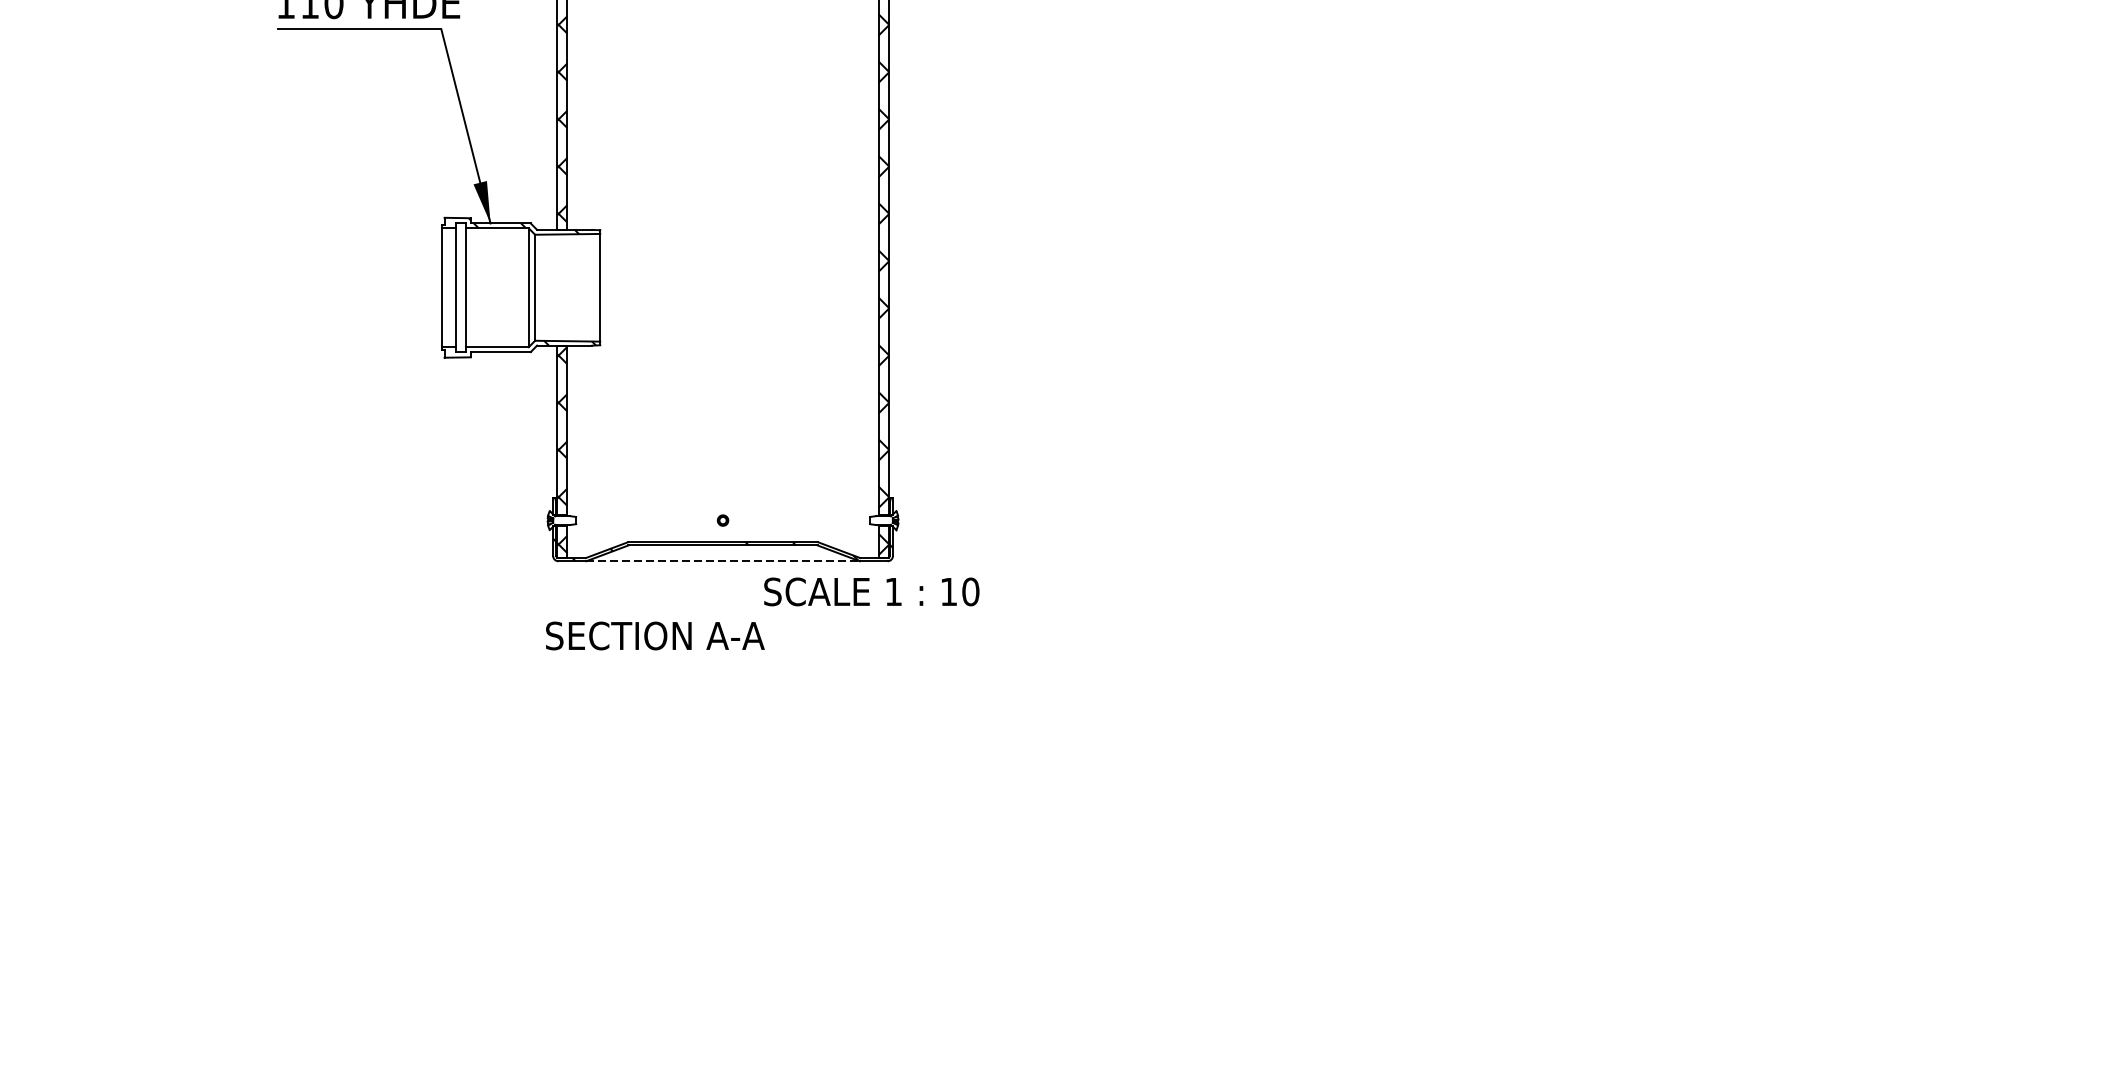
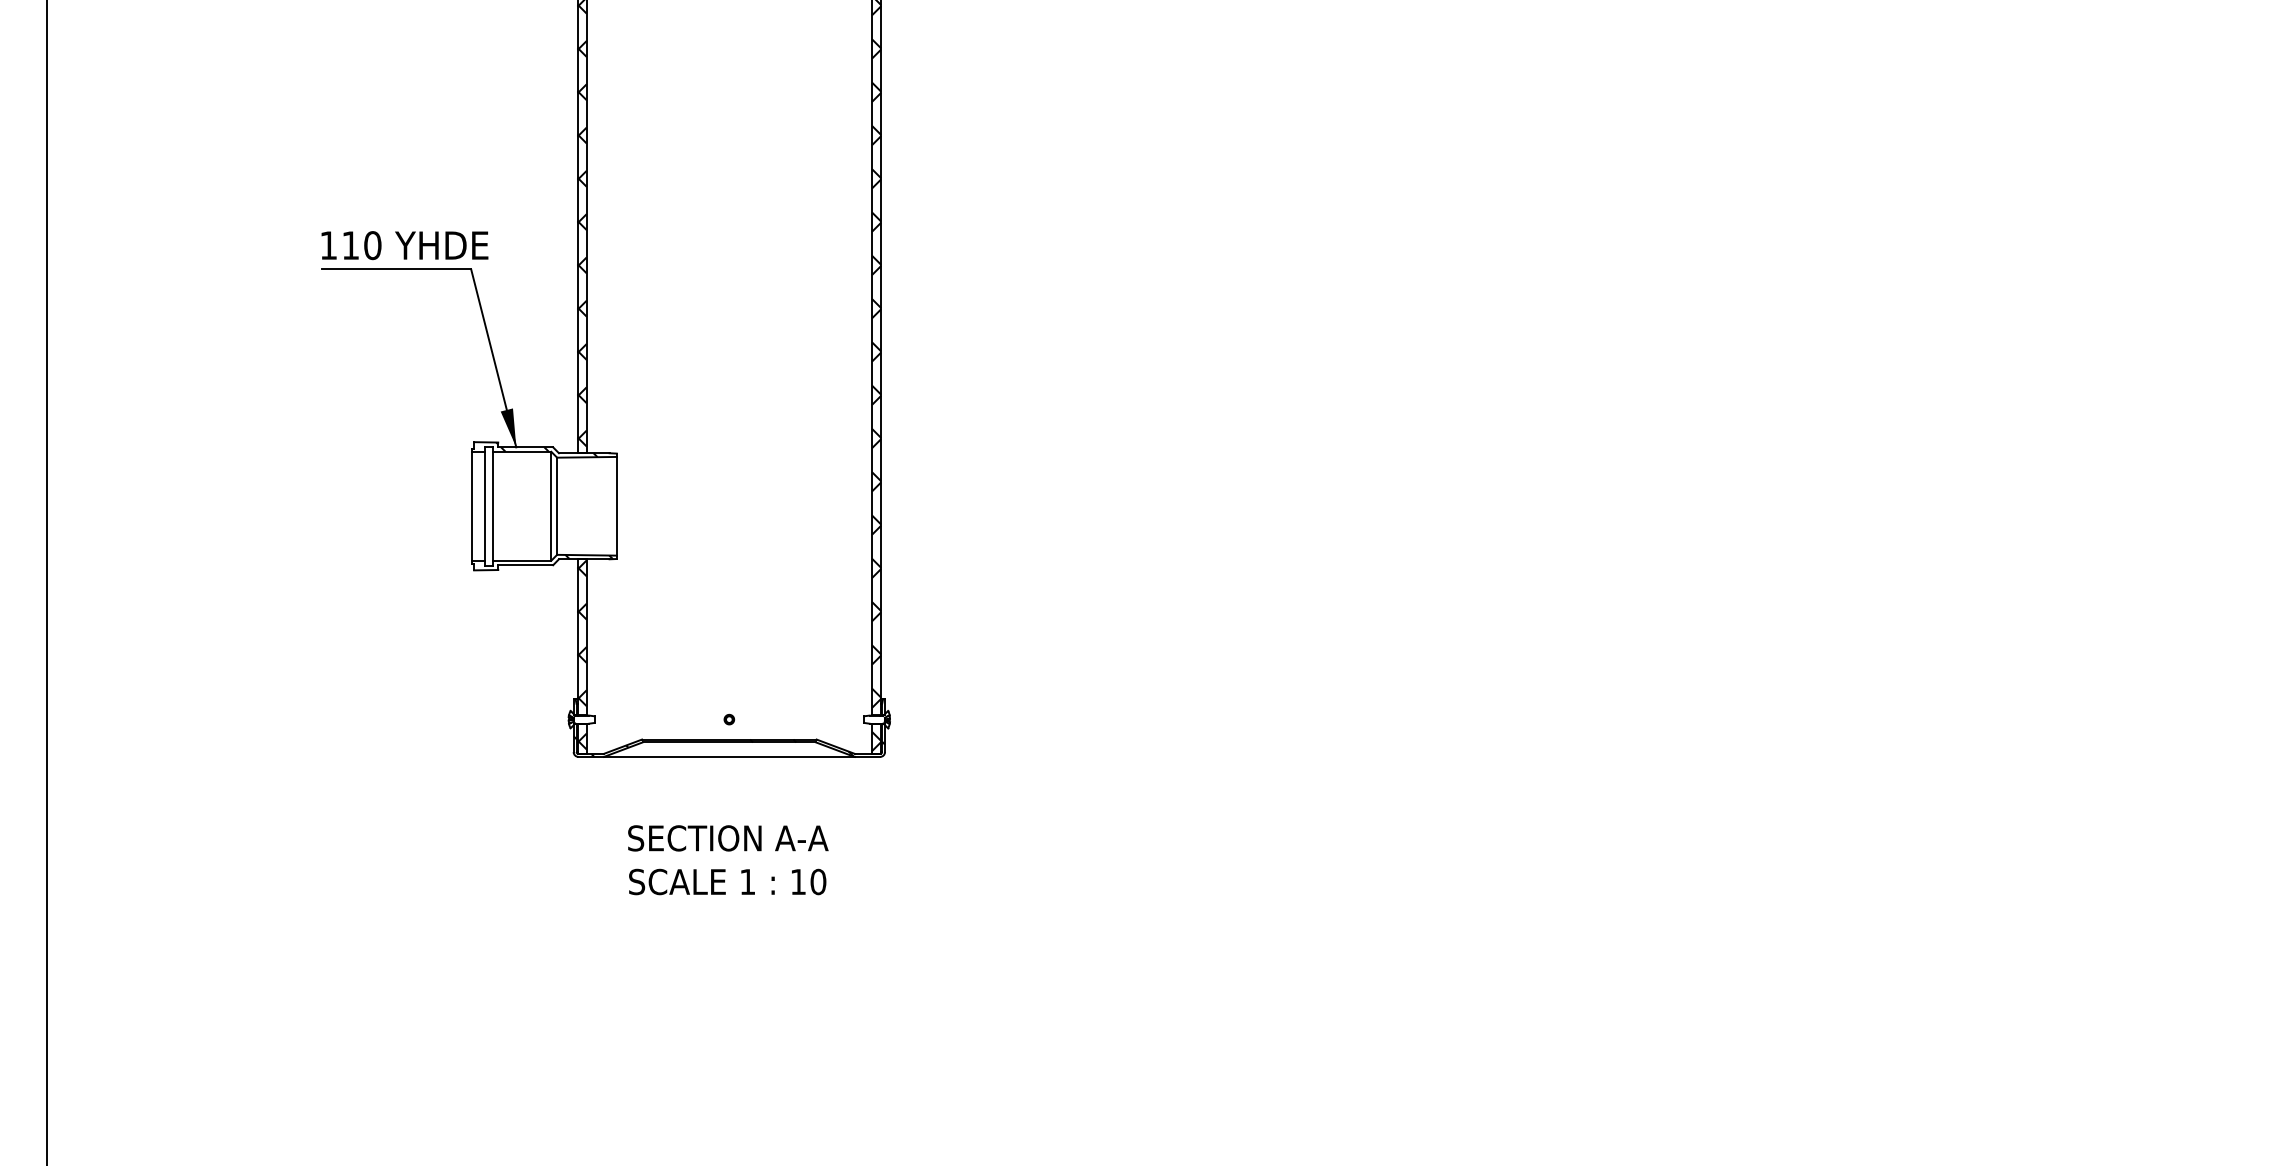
line: (723, 560) -> (729, 756), dashed -> solid
text: (871, 591) -> (727, 881), moved
text: (655, 636) -> (728, 838), moved

